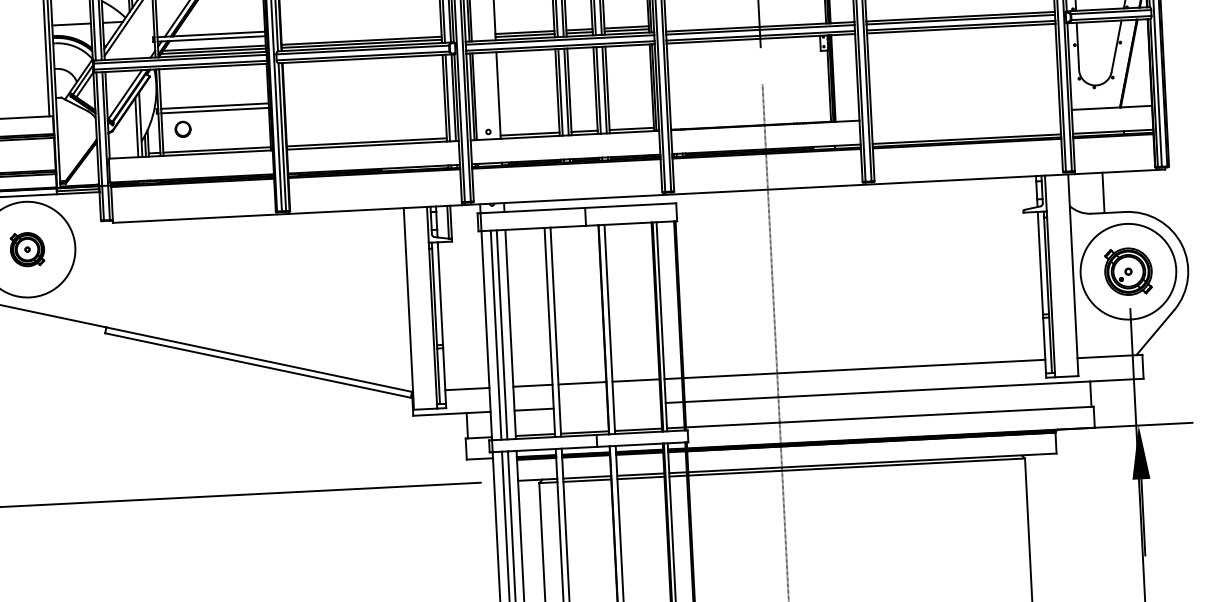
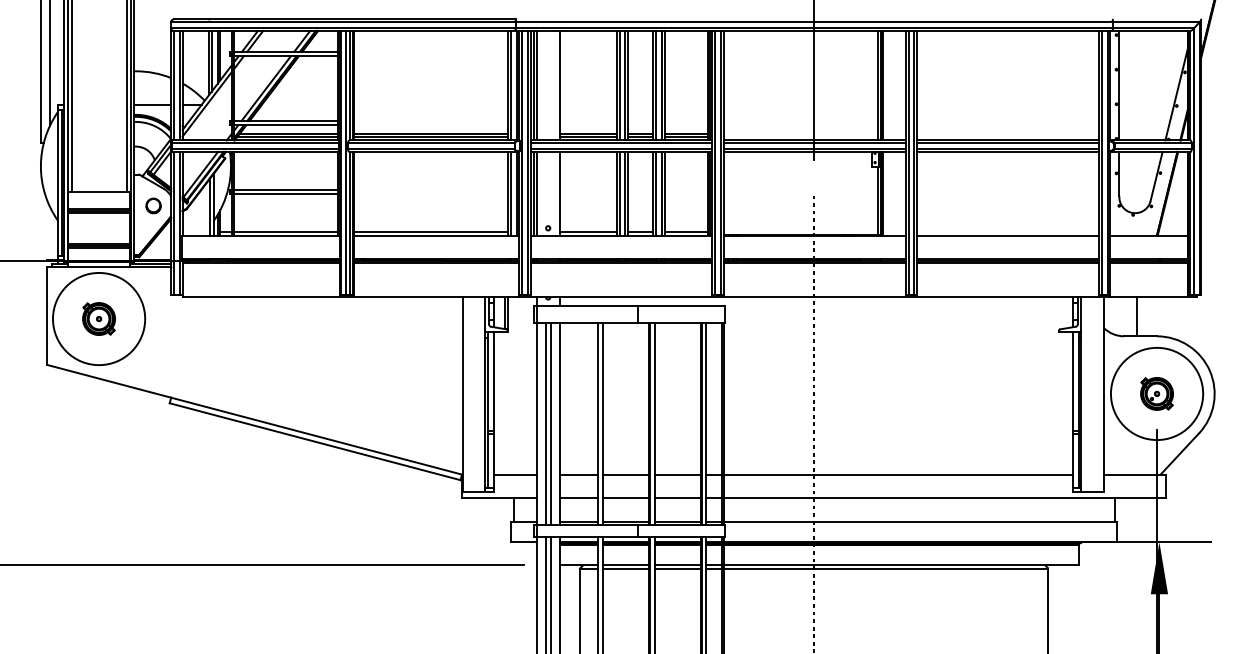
line: (965, 115) -> (1007, 235), added
part: (182, 128) -> (153, 205), moved
part: (1127, 271) -> (1156, 393), size x0.71
line: (636, 404) -> (677, 497), added
line: (583, 406) -> (626, 497), added

